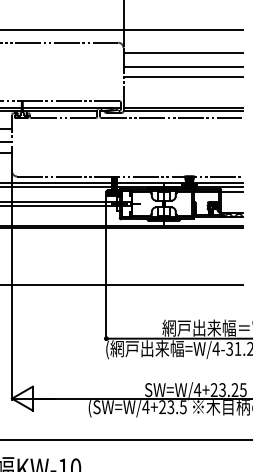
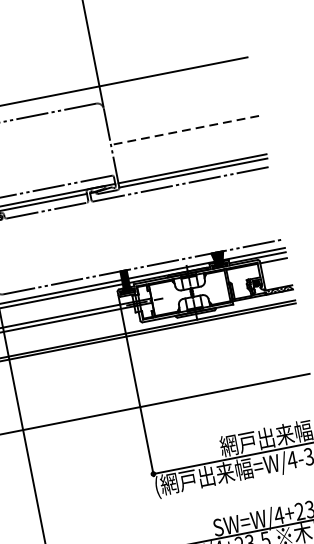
line: (182, 53) -> (178, 101), removed
line: (182, 66) -> (181, 117), removed
line: (183, 77) -> (185, 130), solid -> dashed

